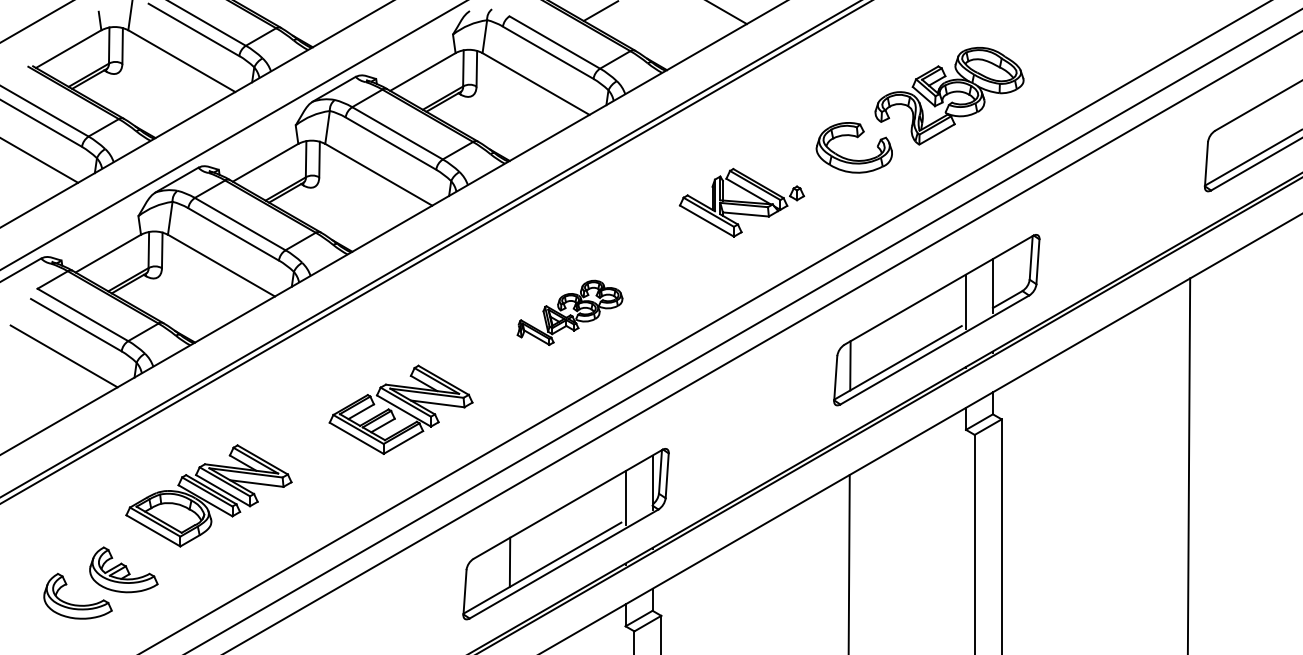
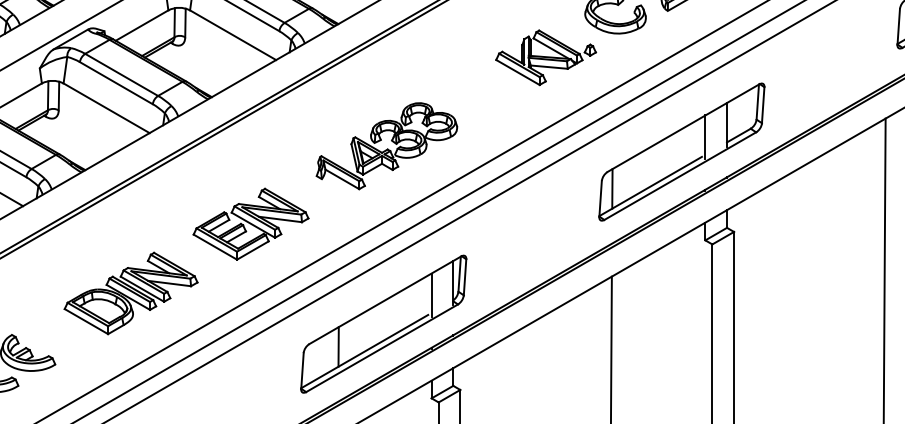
part: (741, 202) -> (545, 57), moved
part: (569, 312) -> (386, 145), size x1.67
part: (208, 495) -> (130, 293), moved

